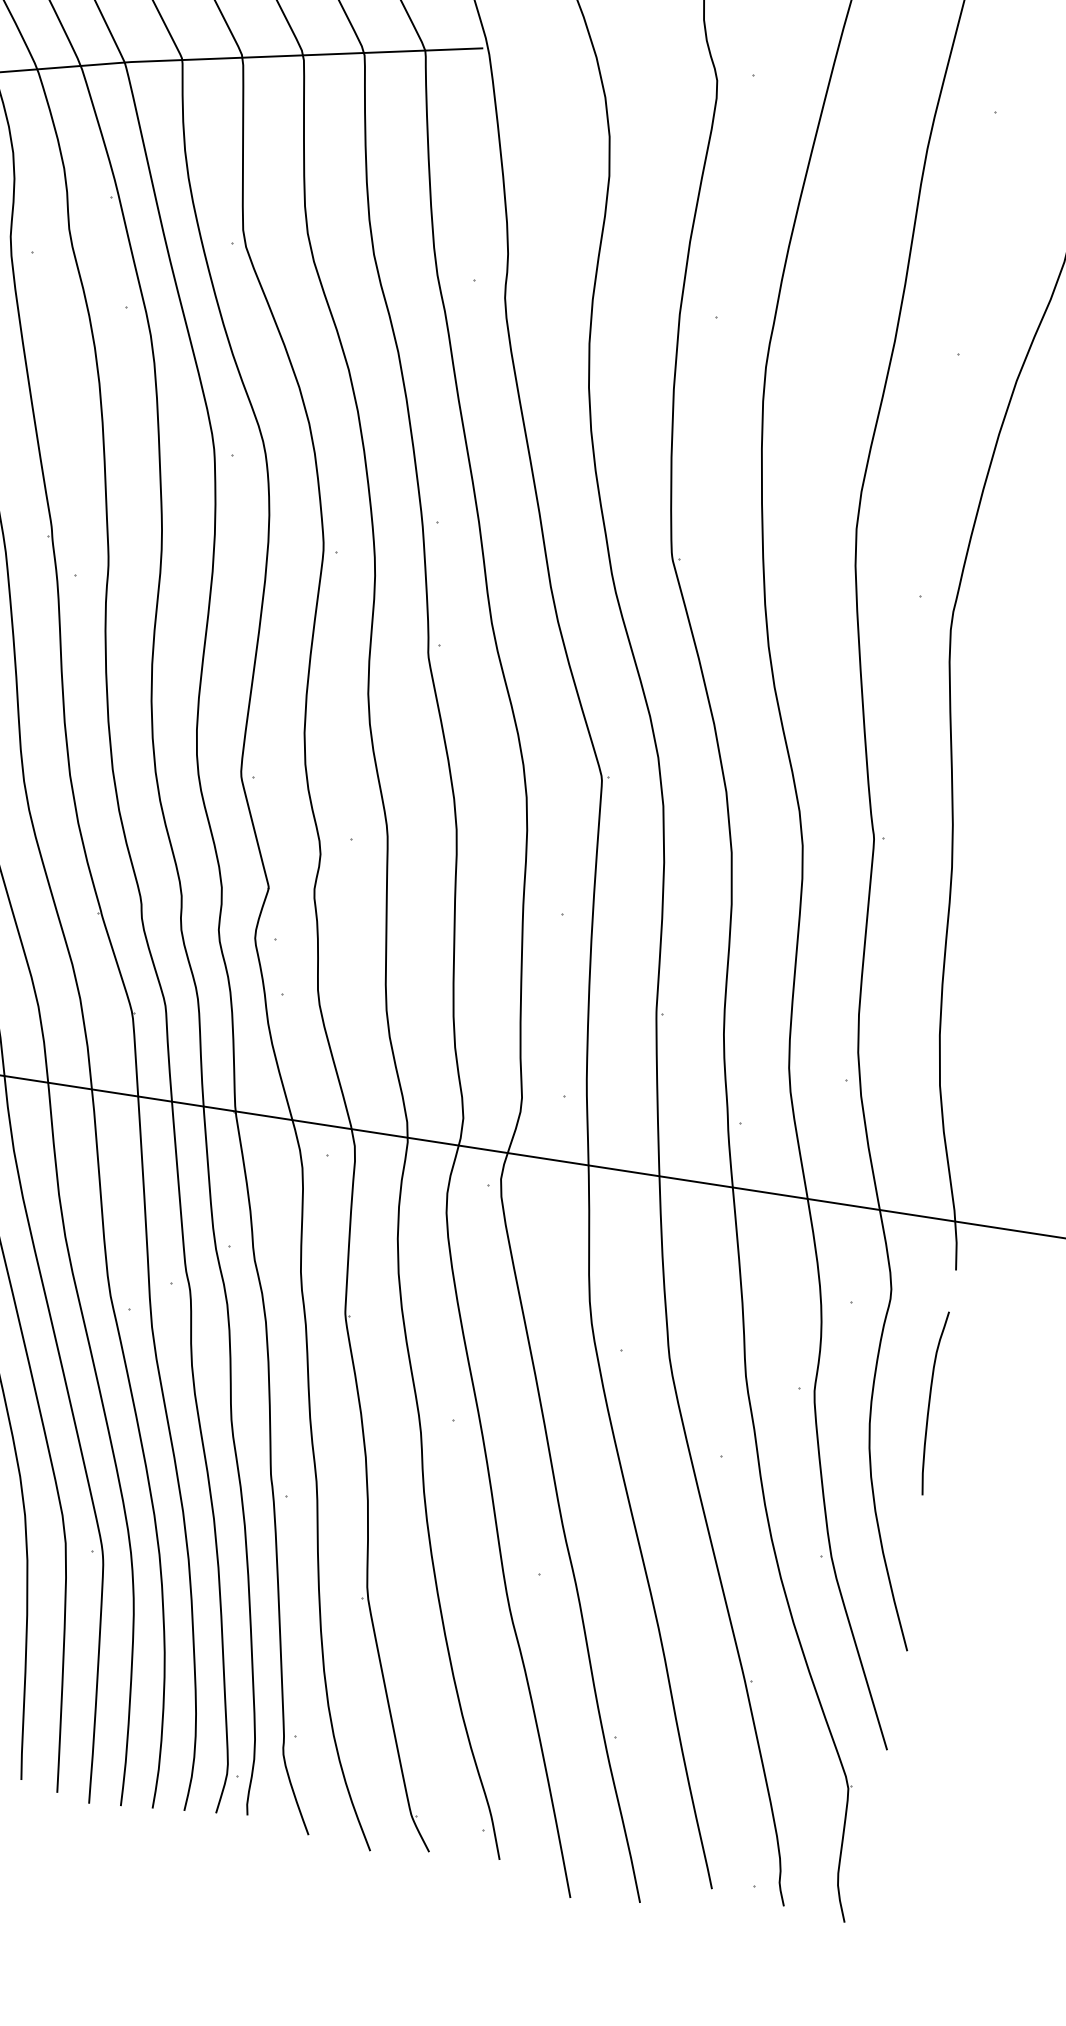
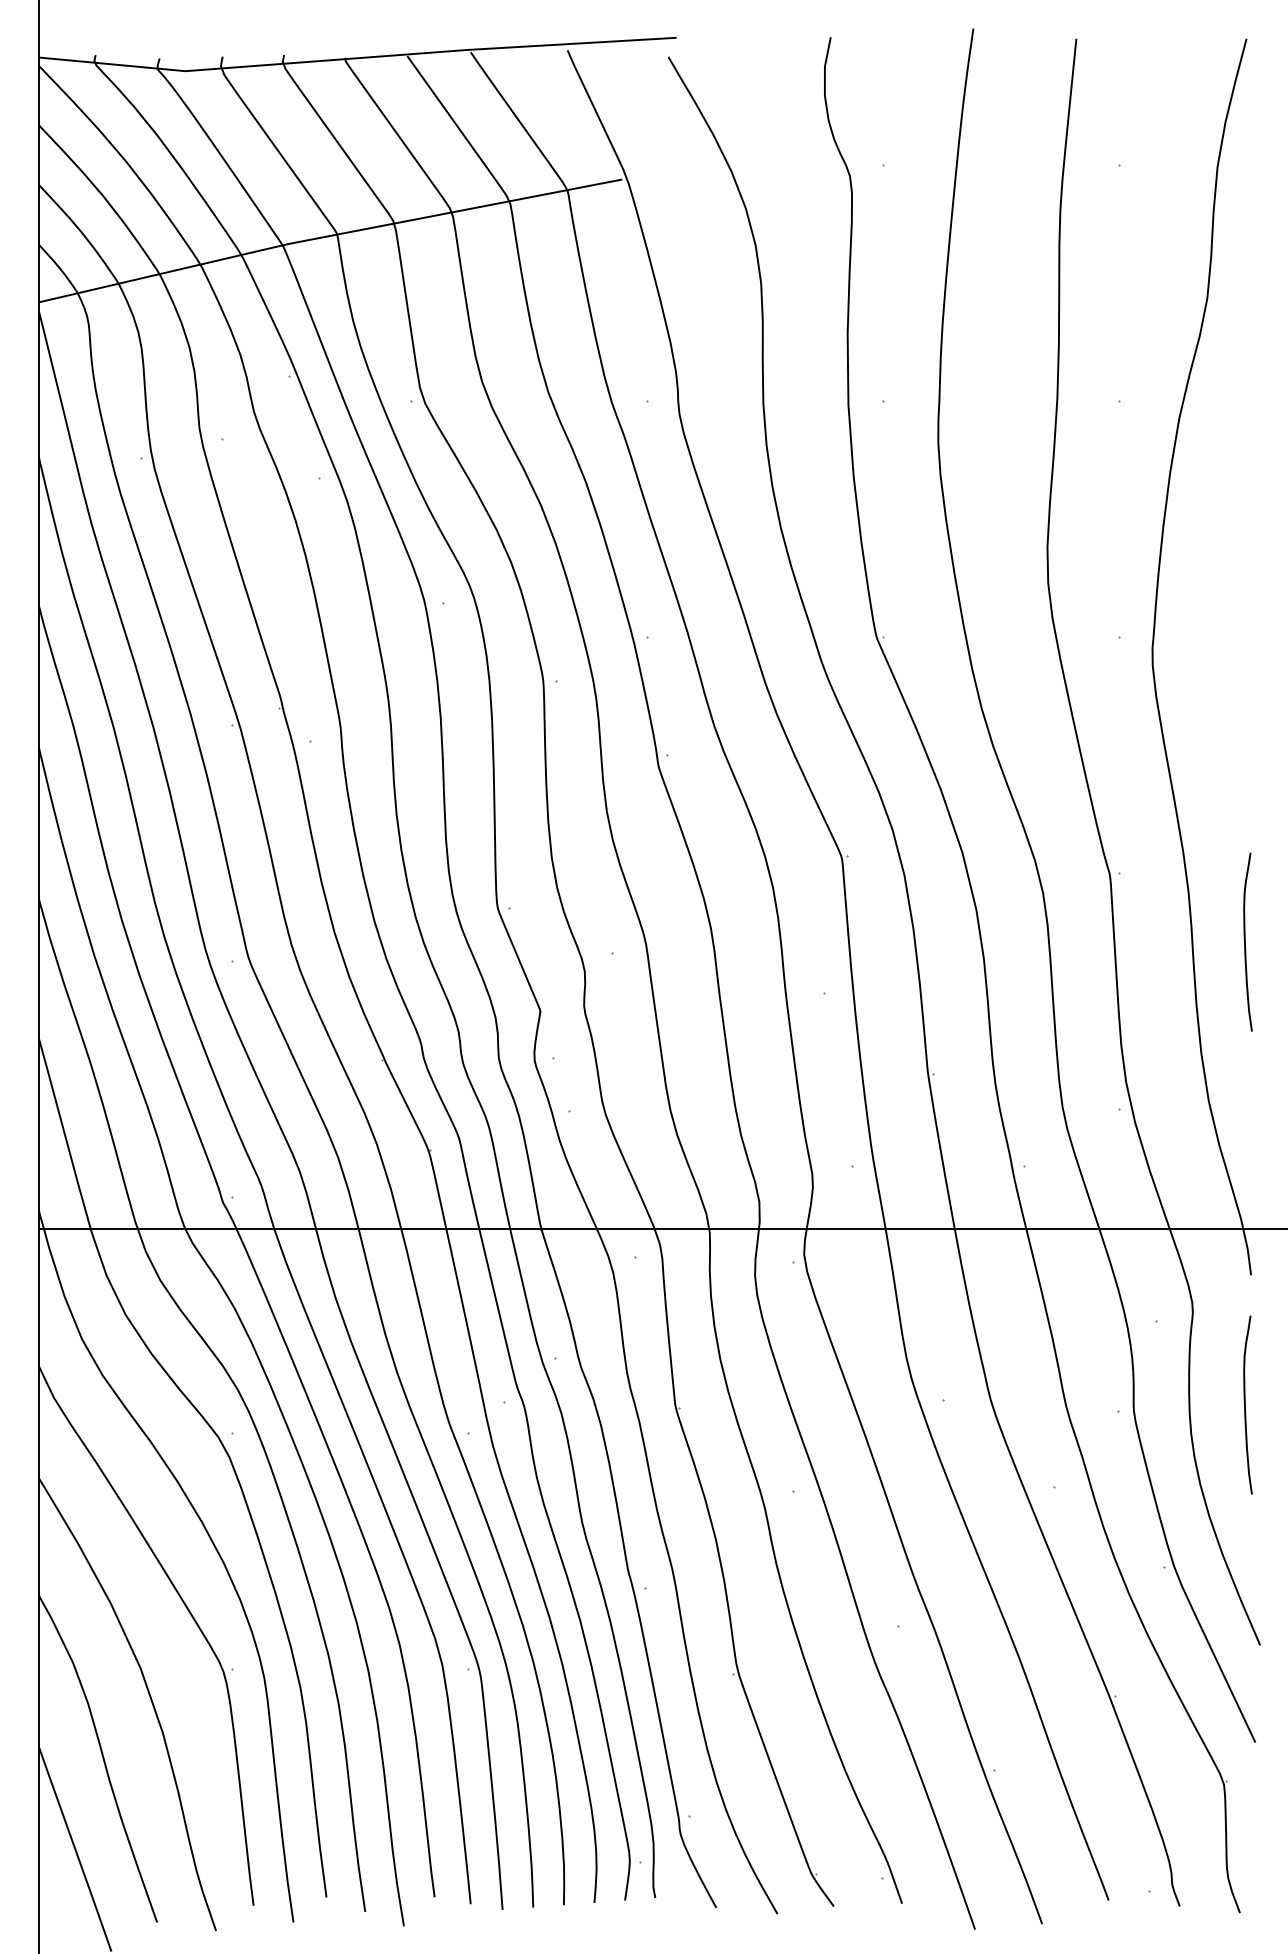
curve: (1002, 927) -> (1245, 941), added

